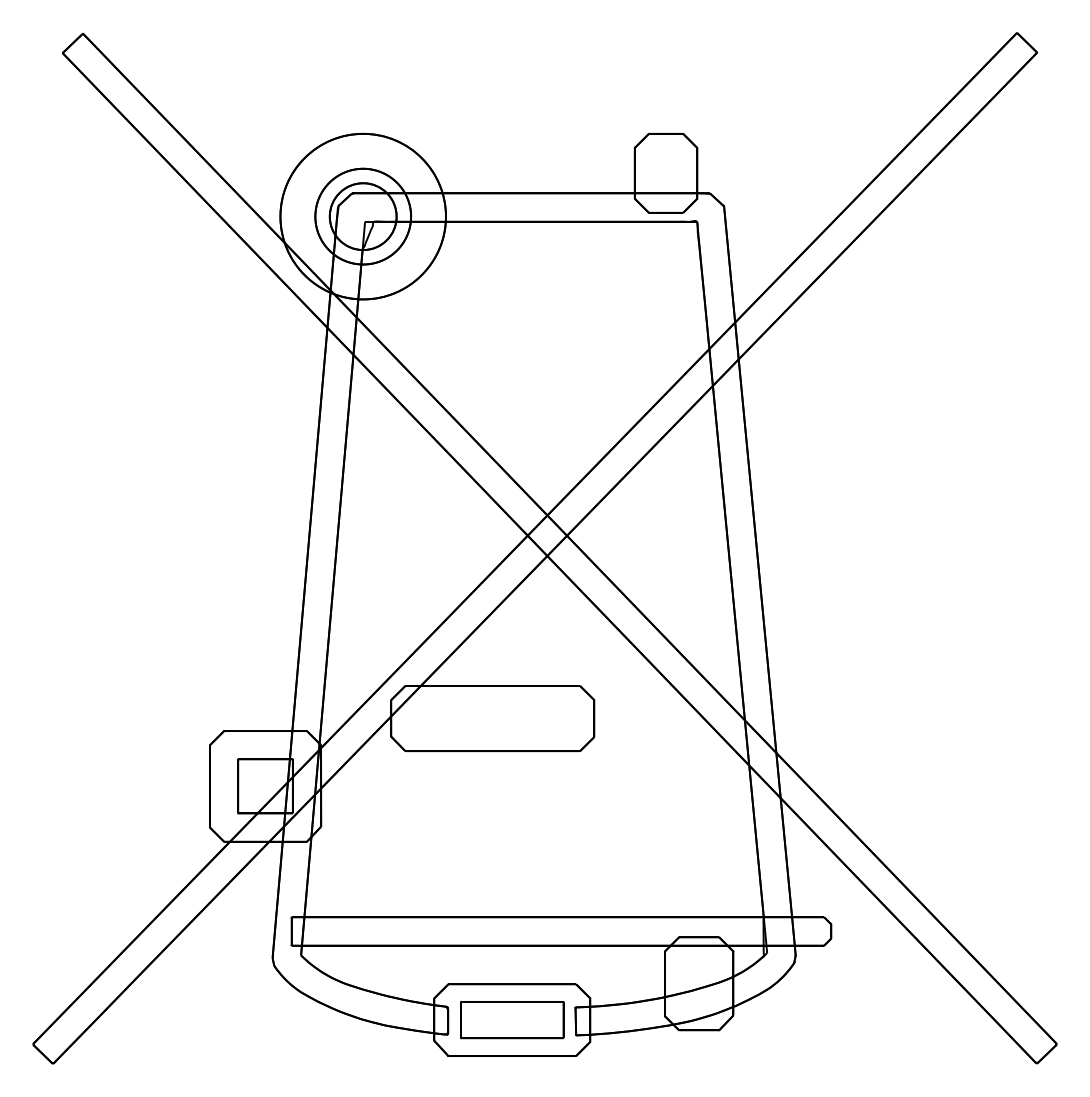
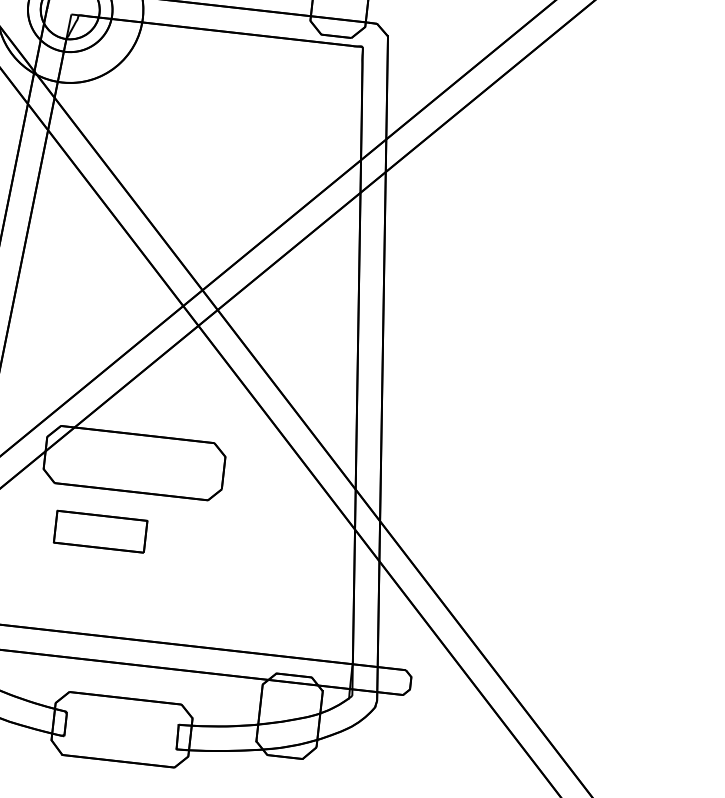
part: (512, 1020) -> (100, 532), moved

